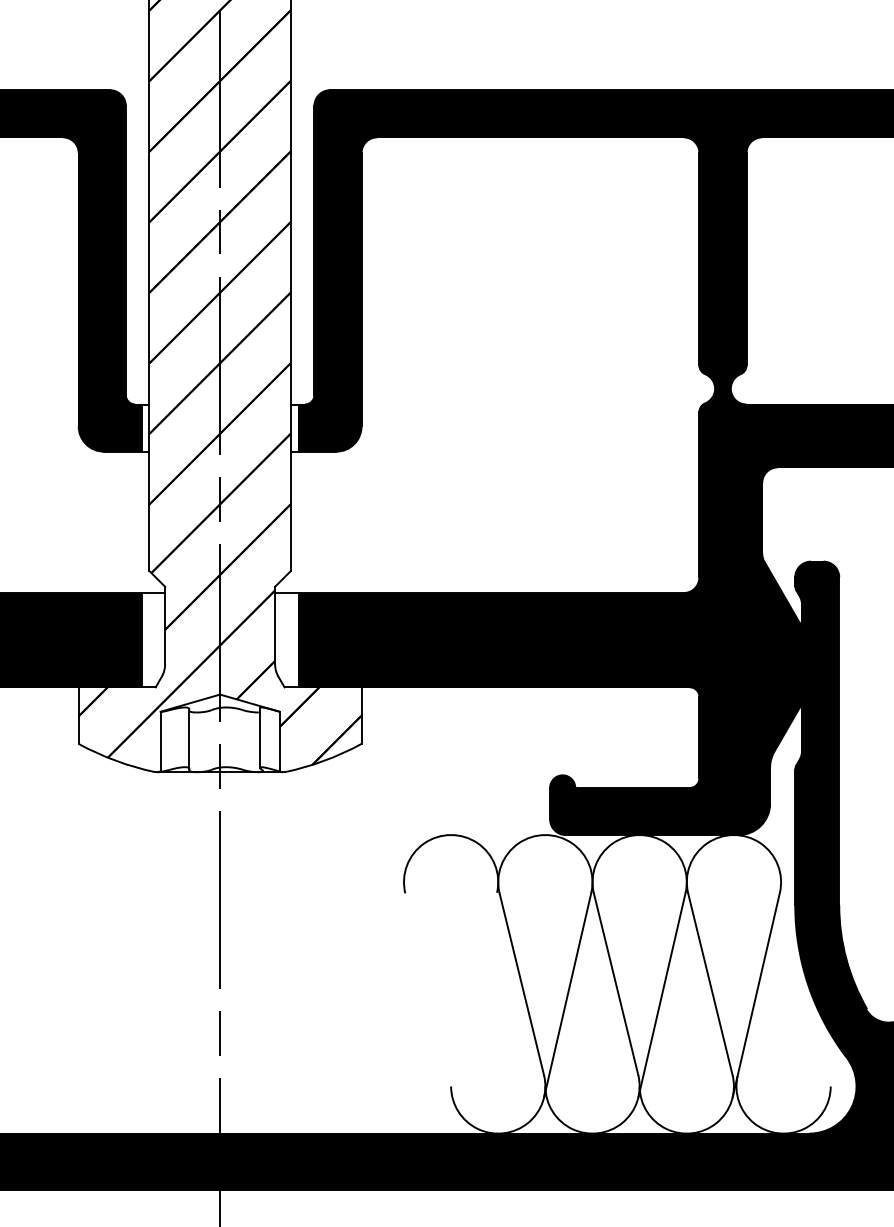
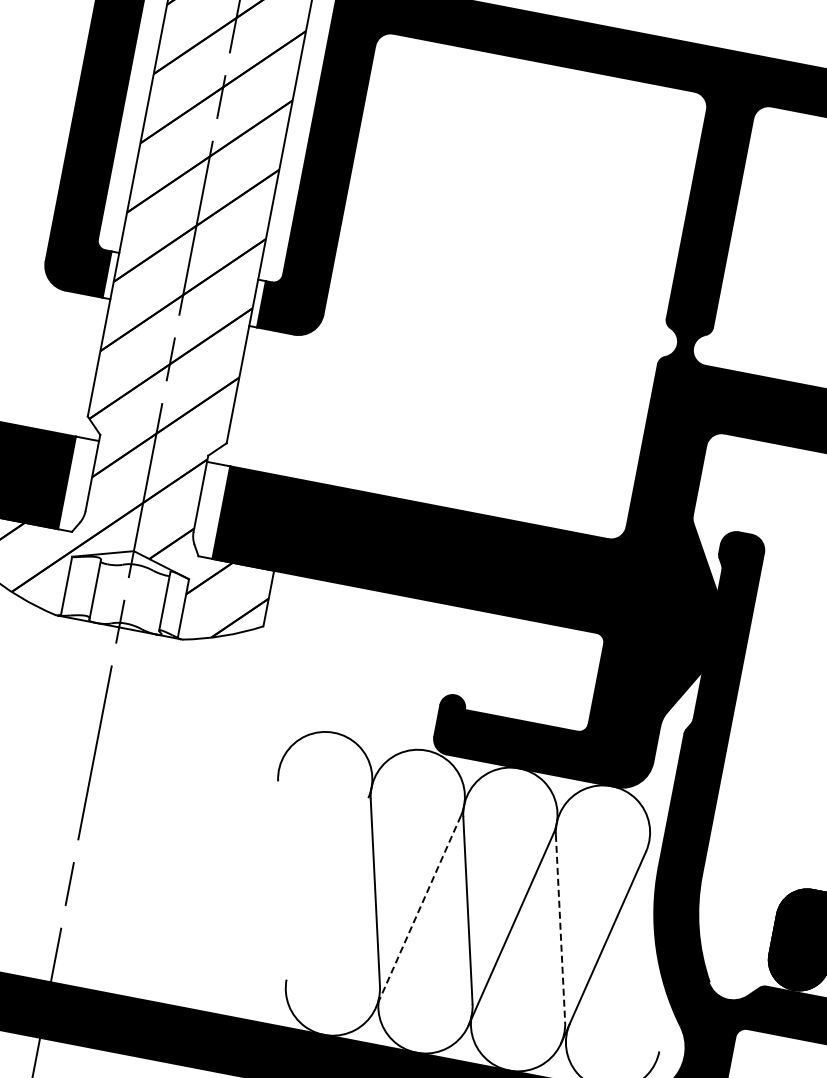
line: (710, 984) -> (560, 928), solid -> dashed
line: (567, 994) -> (418, 911), solid -> dashed

